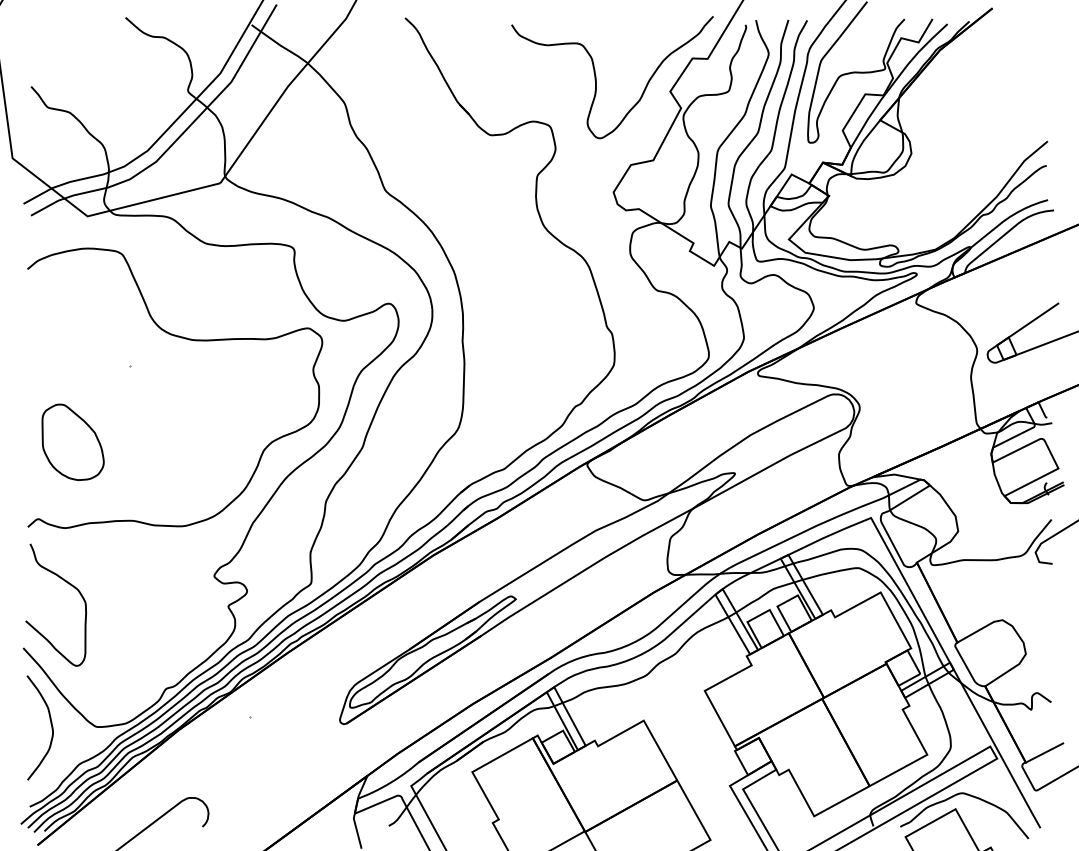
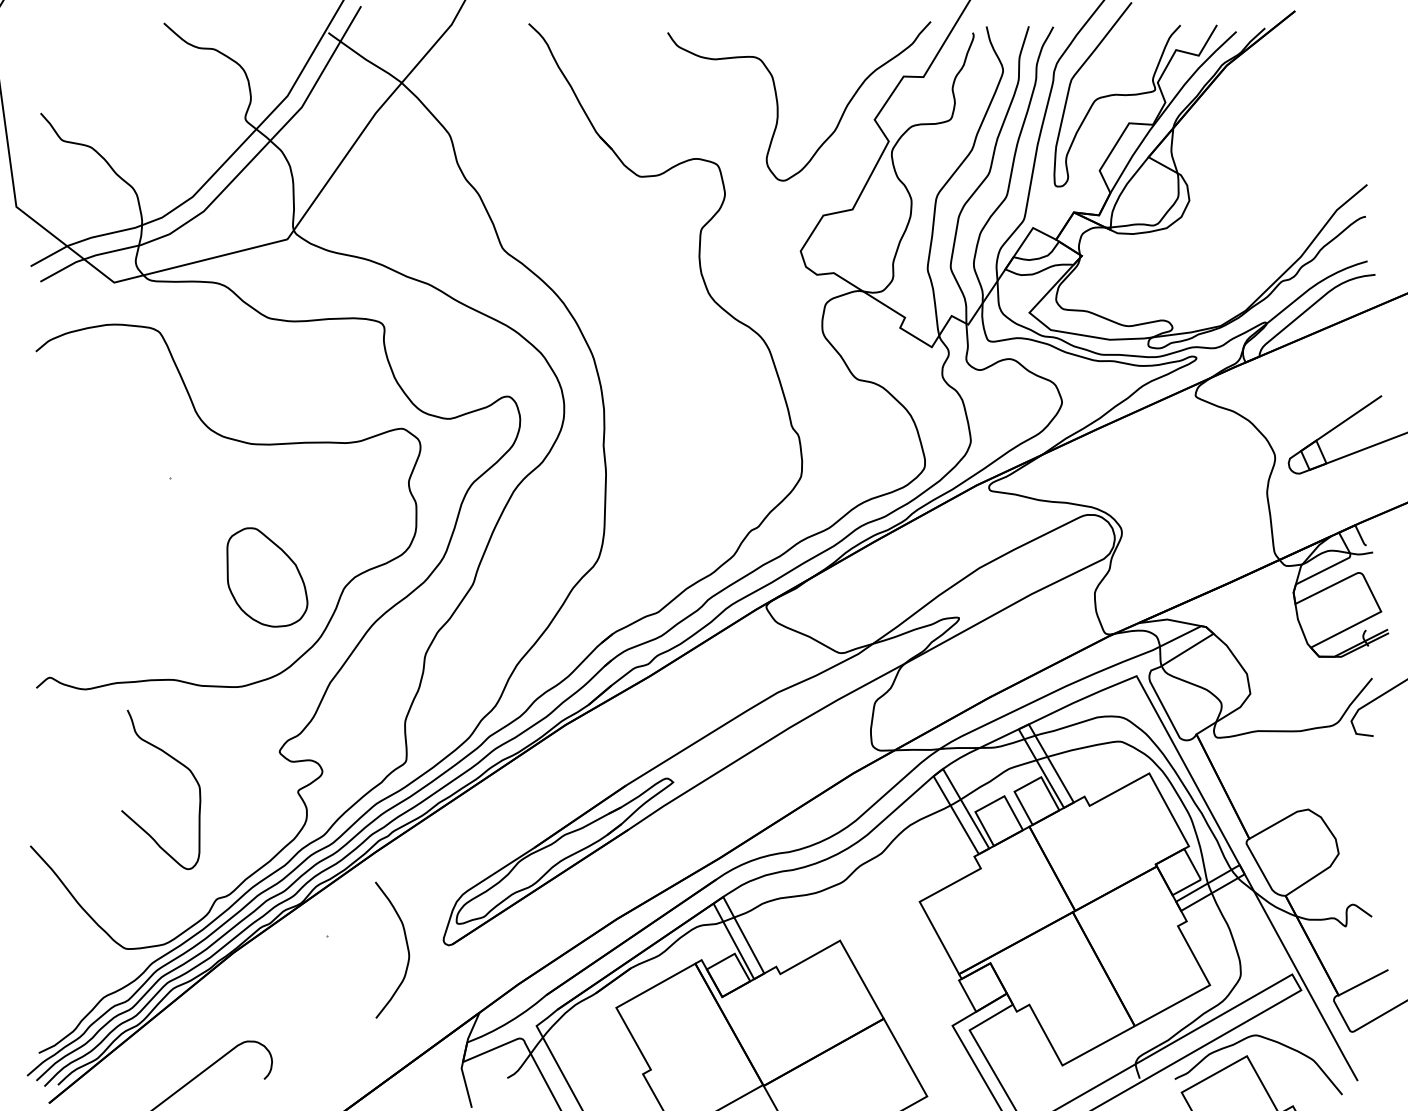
part: (73, 442) -> (267, 577), moved
curve: (68, 584) -> (177, 762), moved
curve: (50, 725) -> (406, 946), moved

